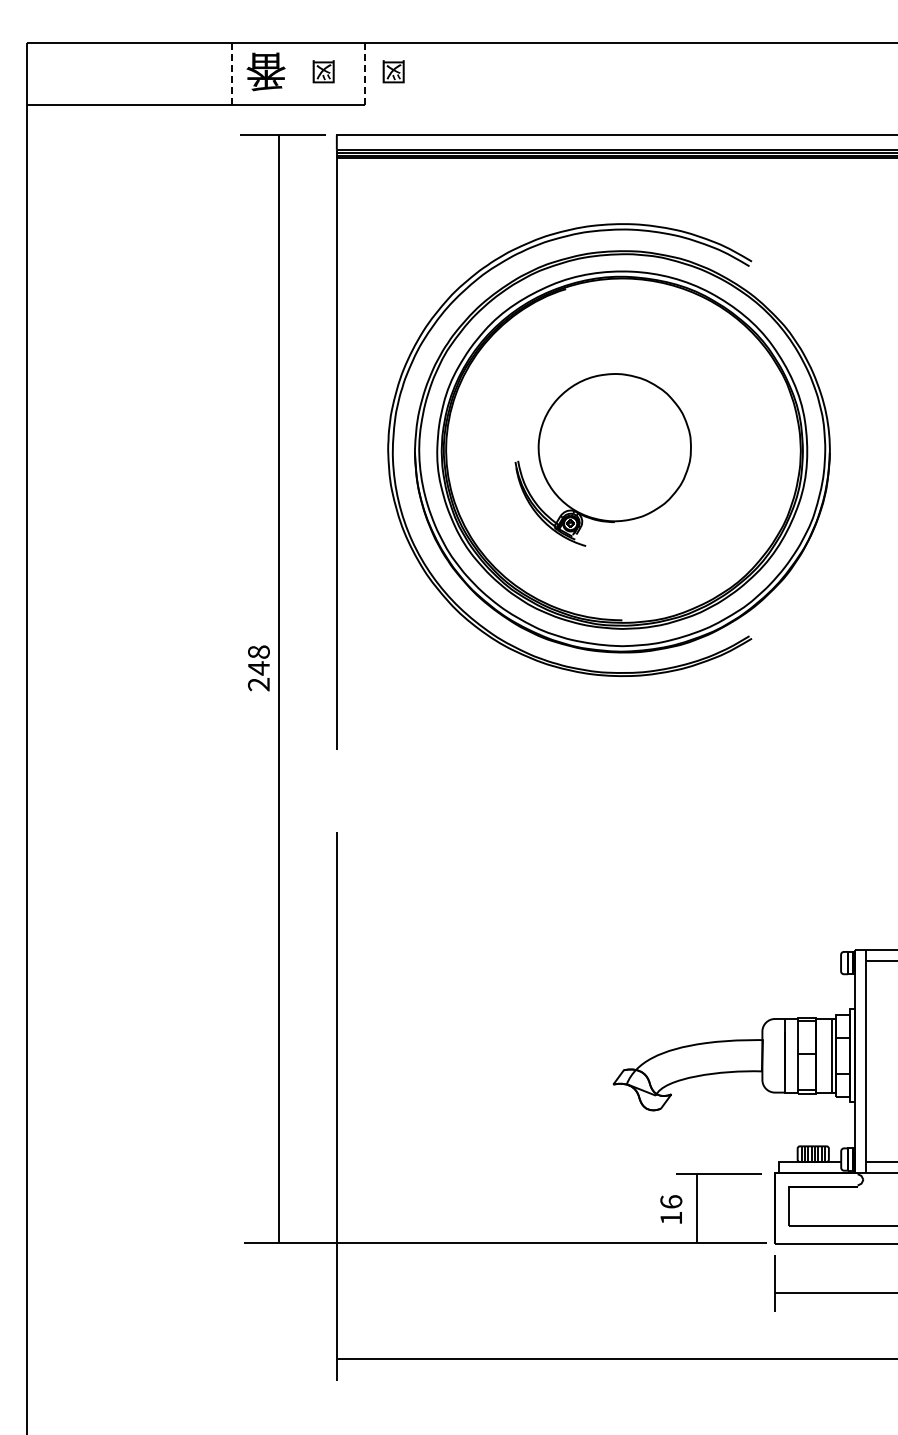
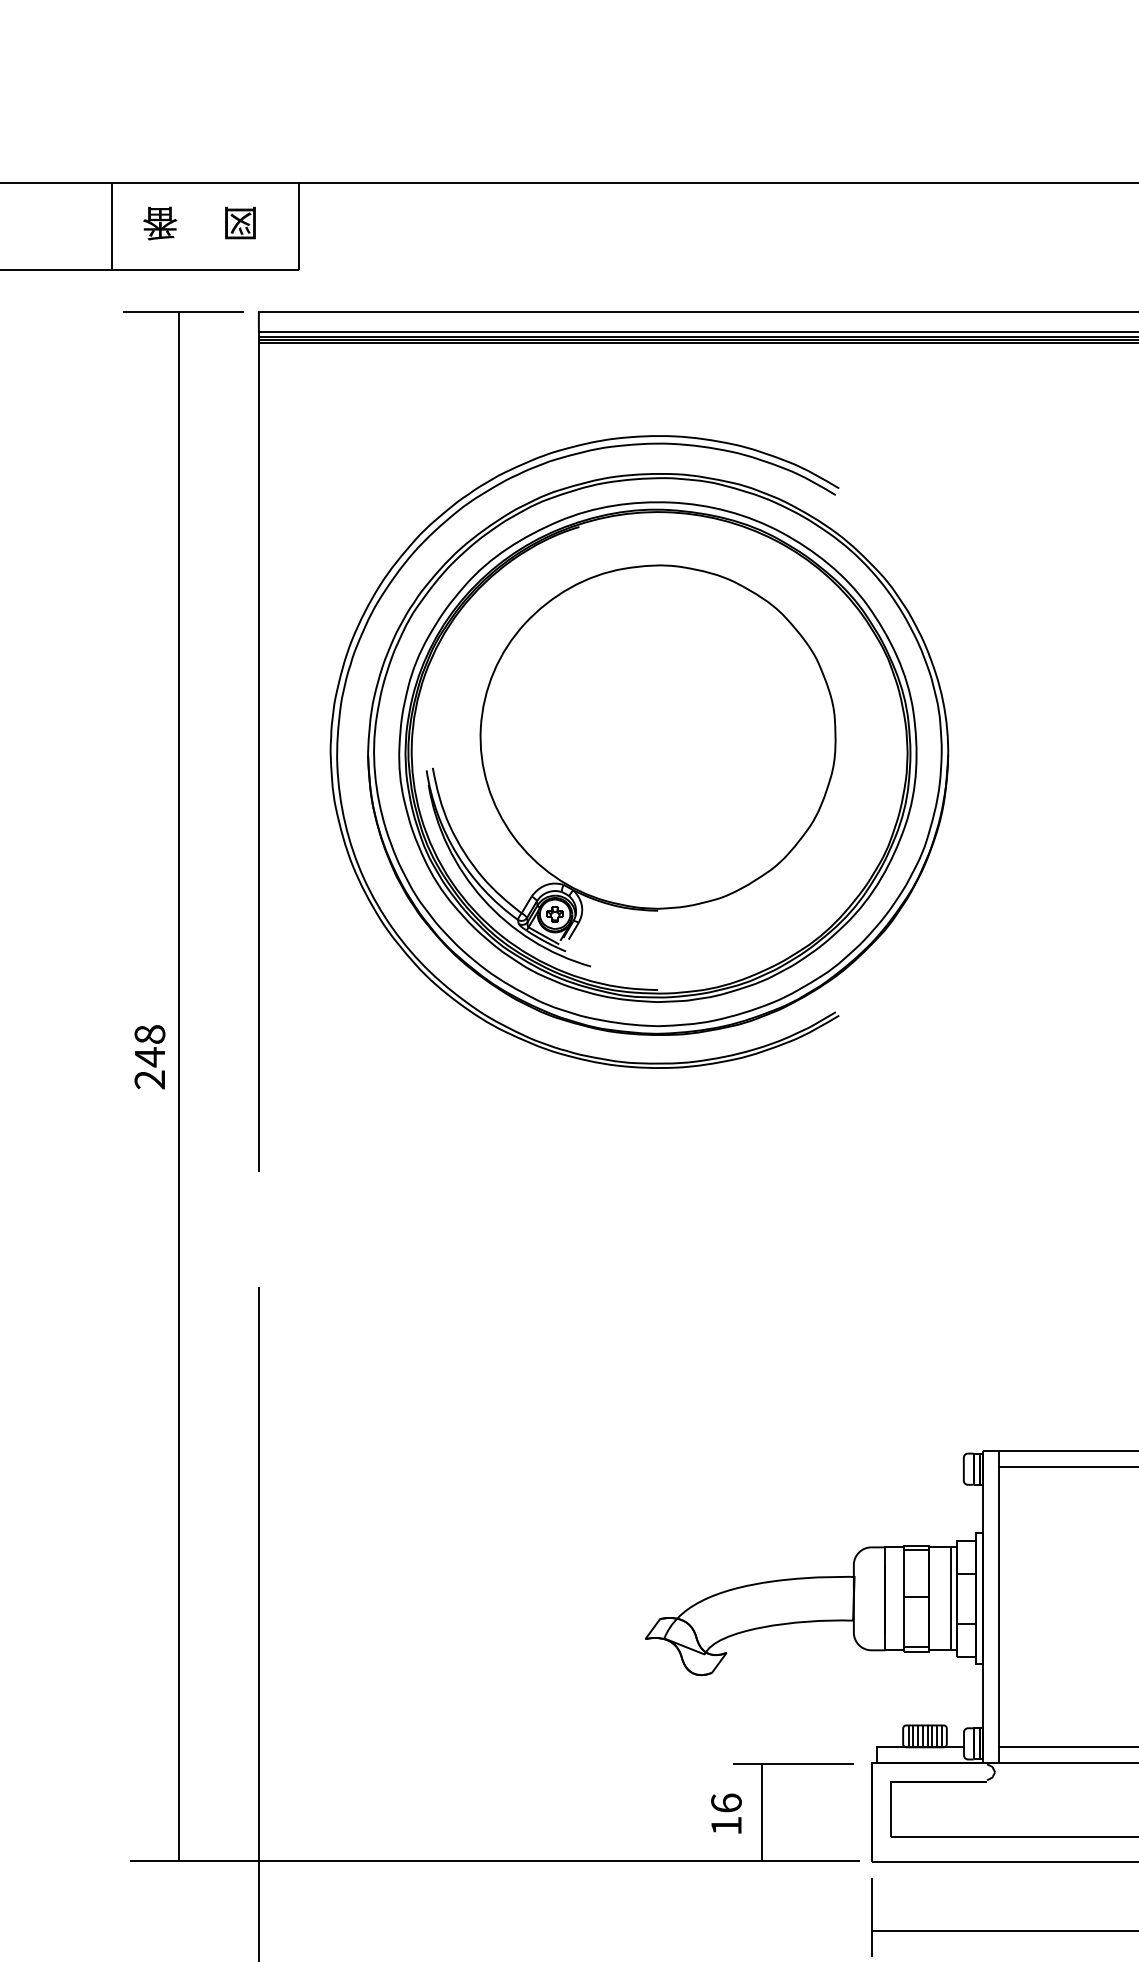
part: (393, 71) -> (338, 222), removed
part: (266, 72) -> (160, 224), size x0.62
line: (231, 74) -> (111, 226), dashed -> solid
line: (365, 74) -> (298, 226), dashed -> solid
part: (603, 459) -> (631, 765), size x1.67

